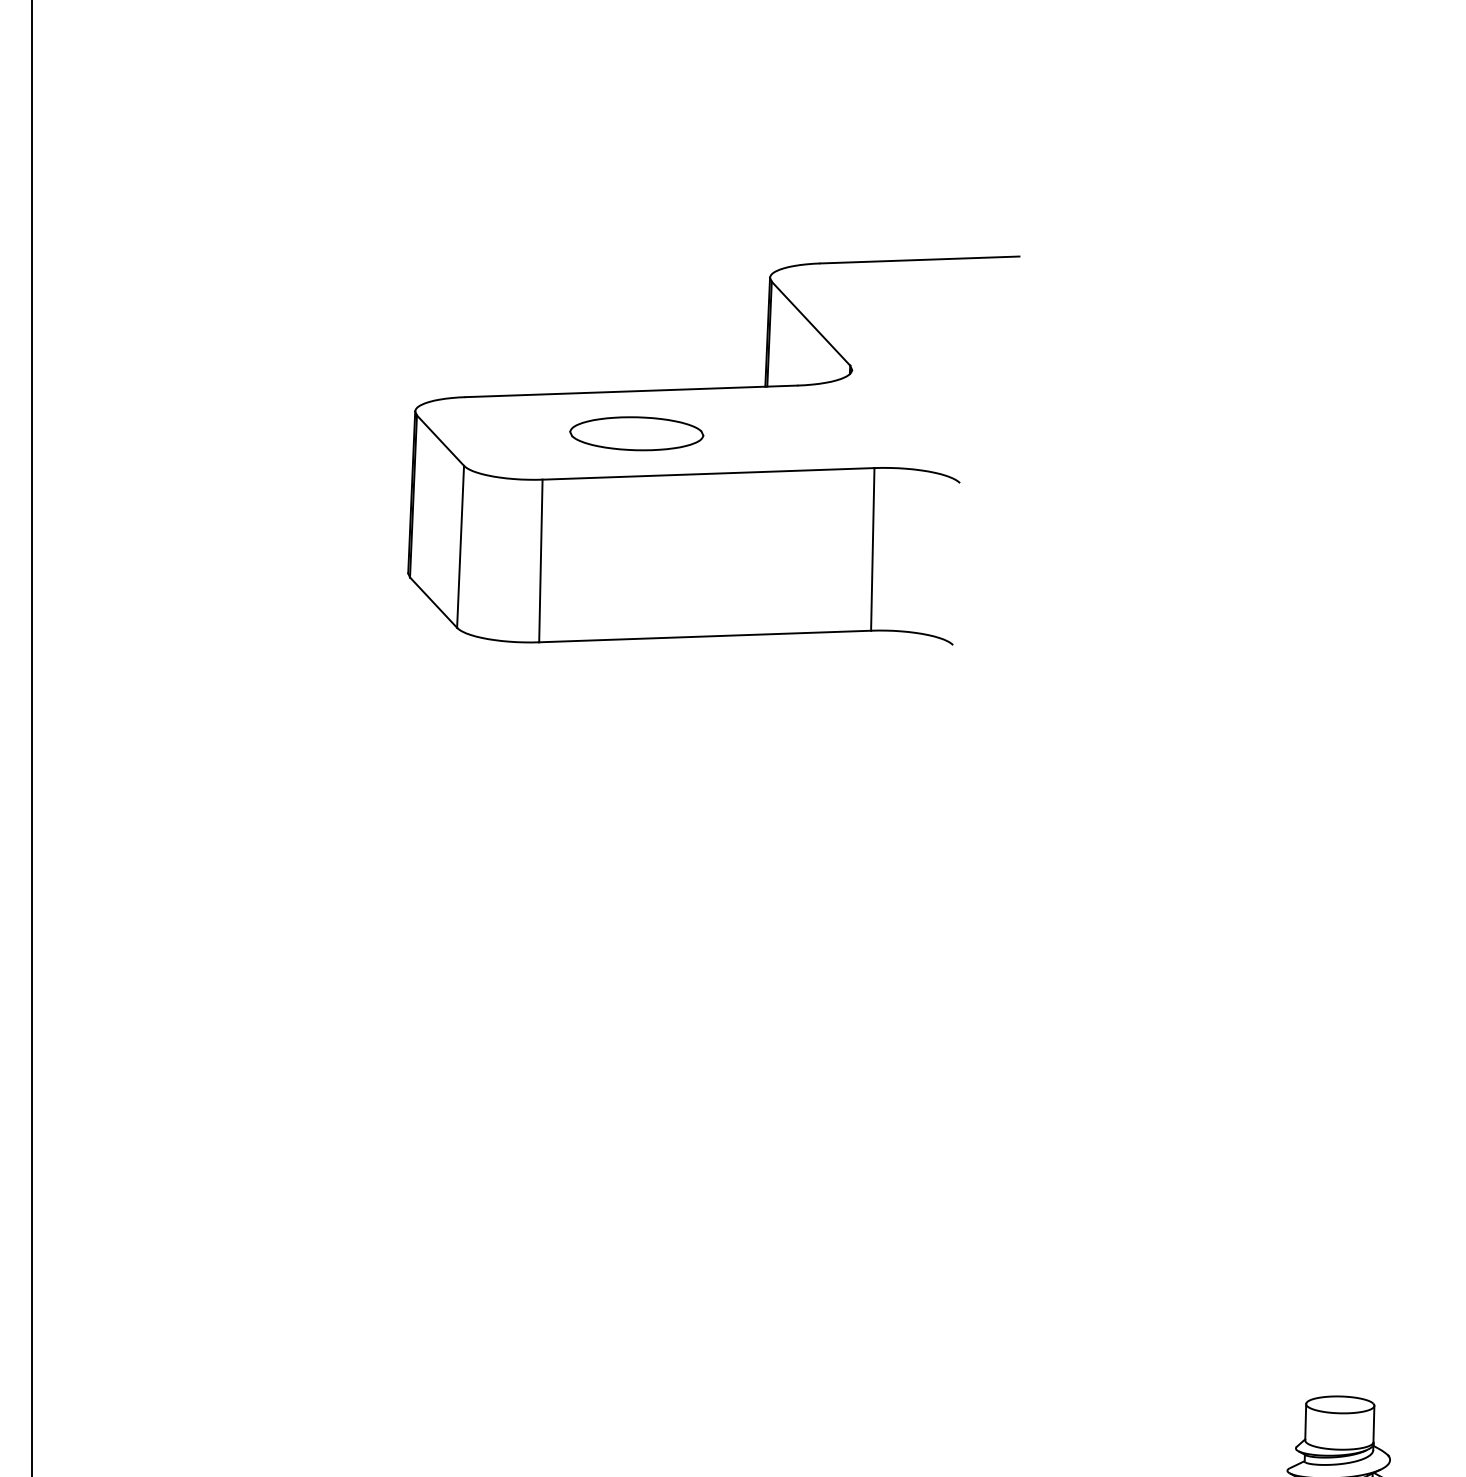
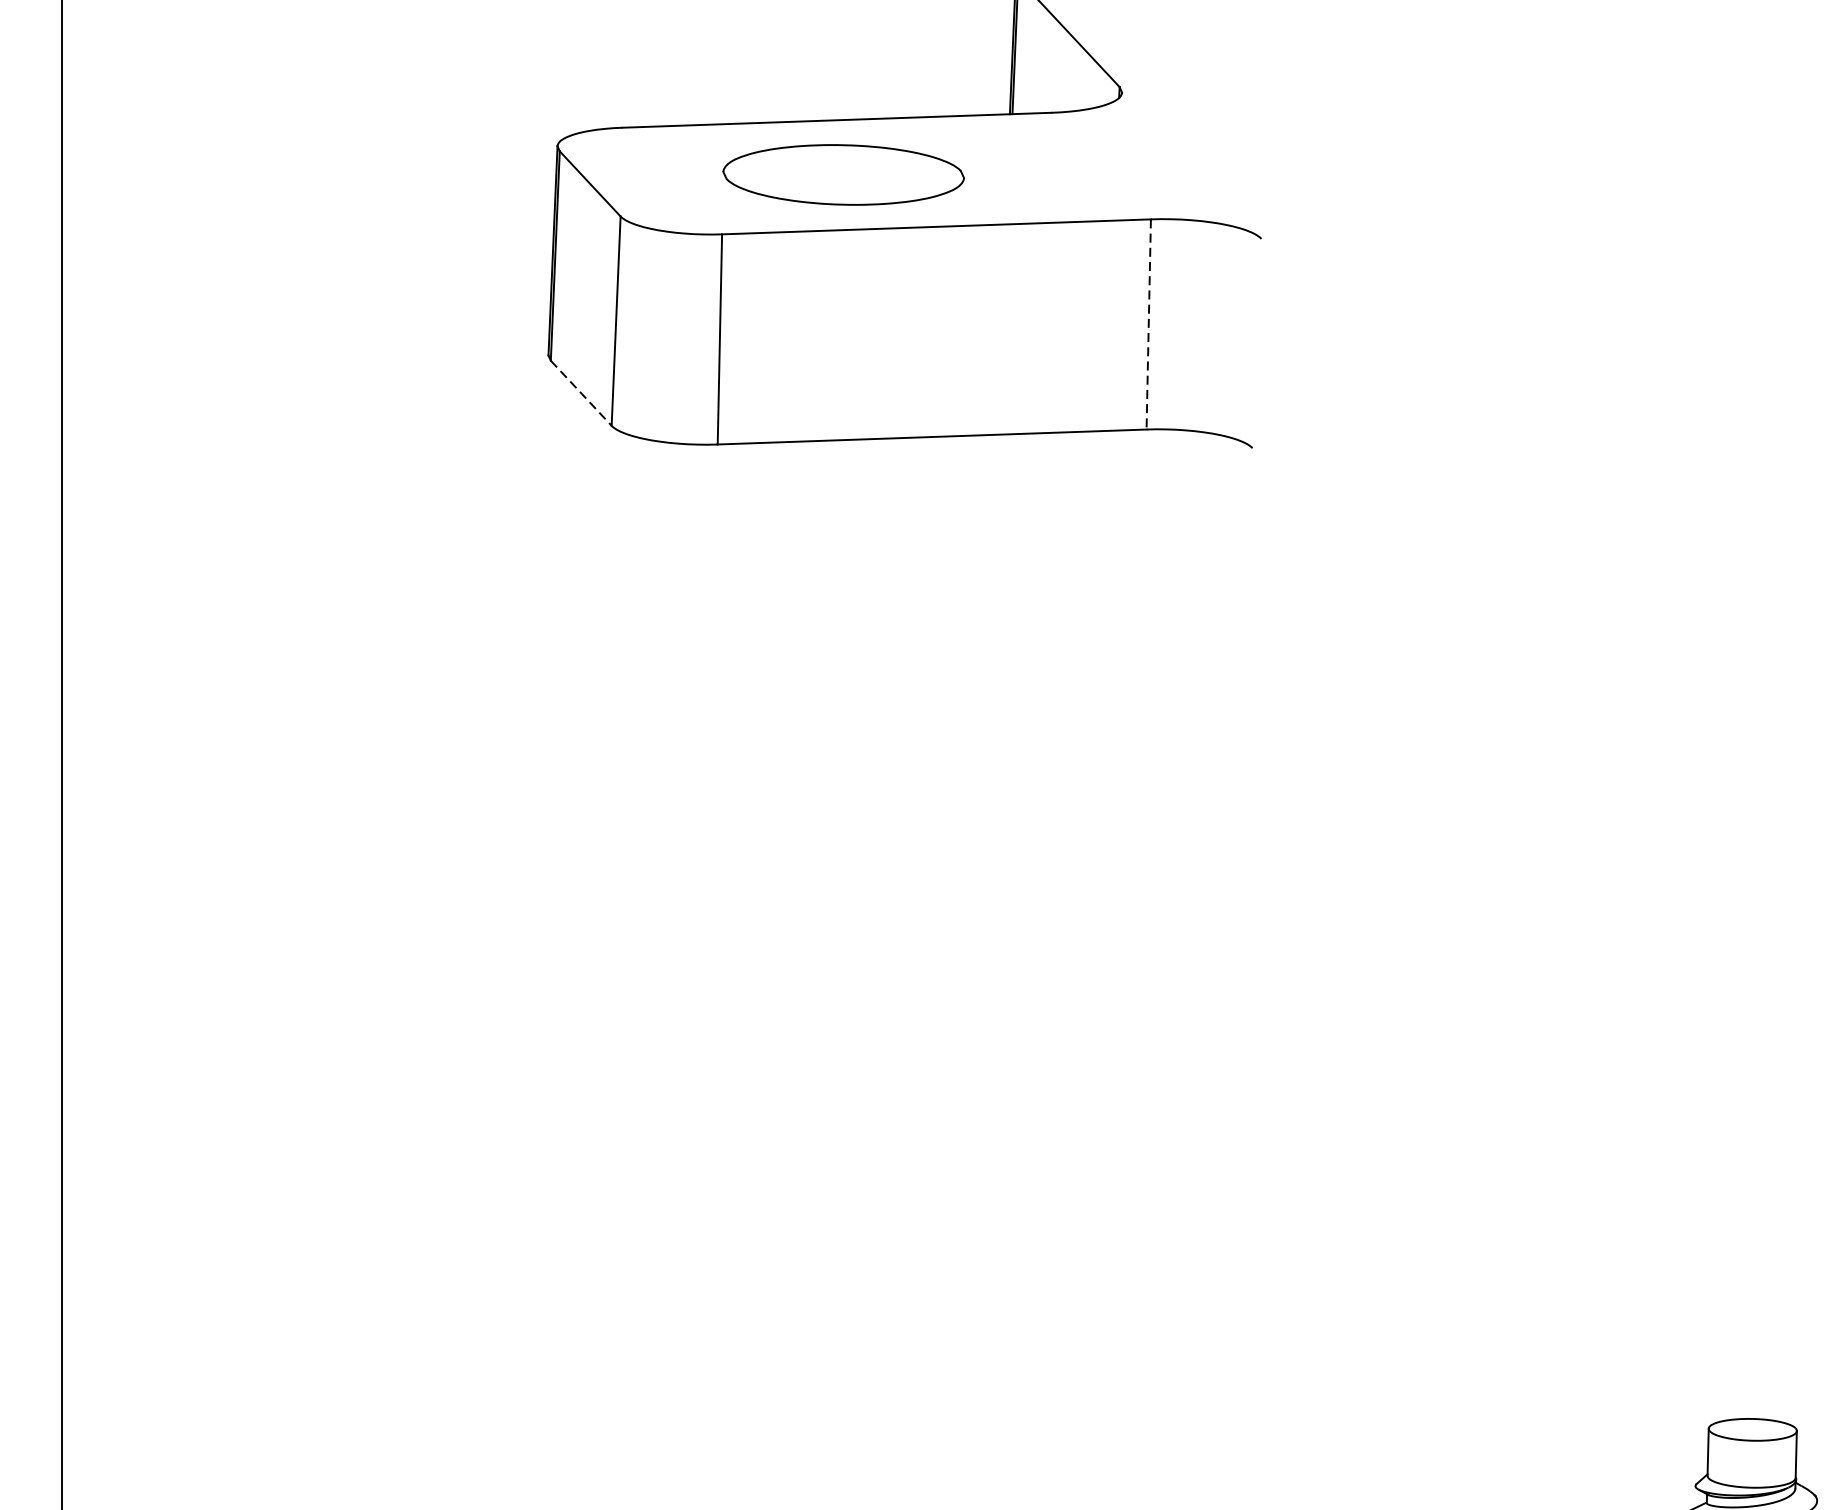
part: (636, 433) -> (843, 174), size x1.4
line: (872, 549) -> (1148, 324), solid -> dashed
line: (433, 603) -> (581, 394), solid -> dashed

